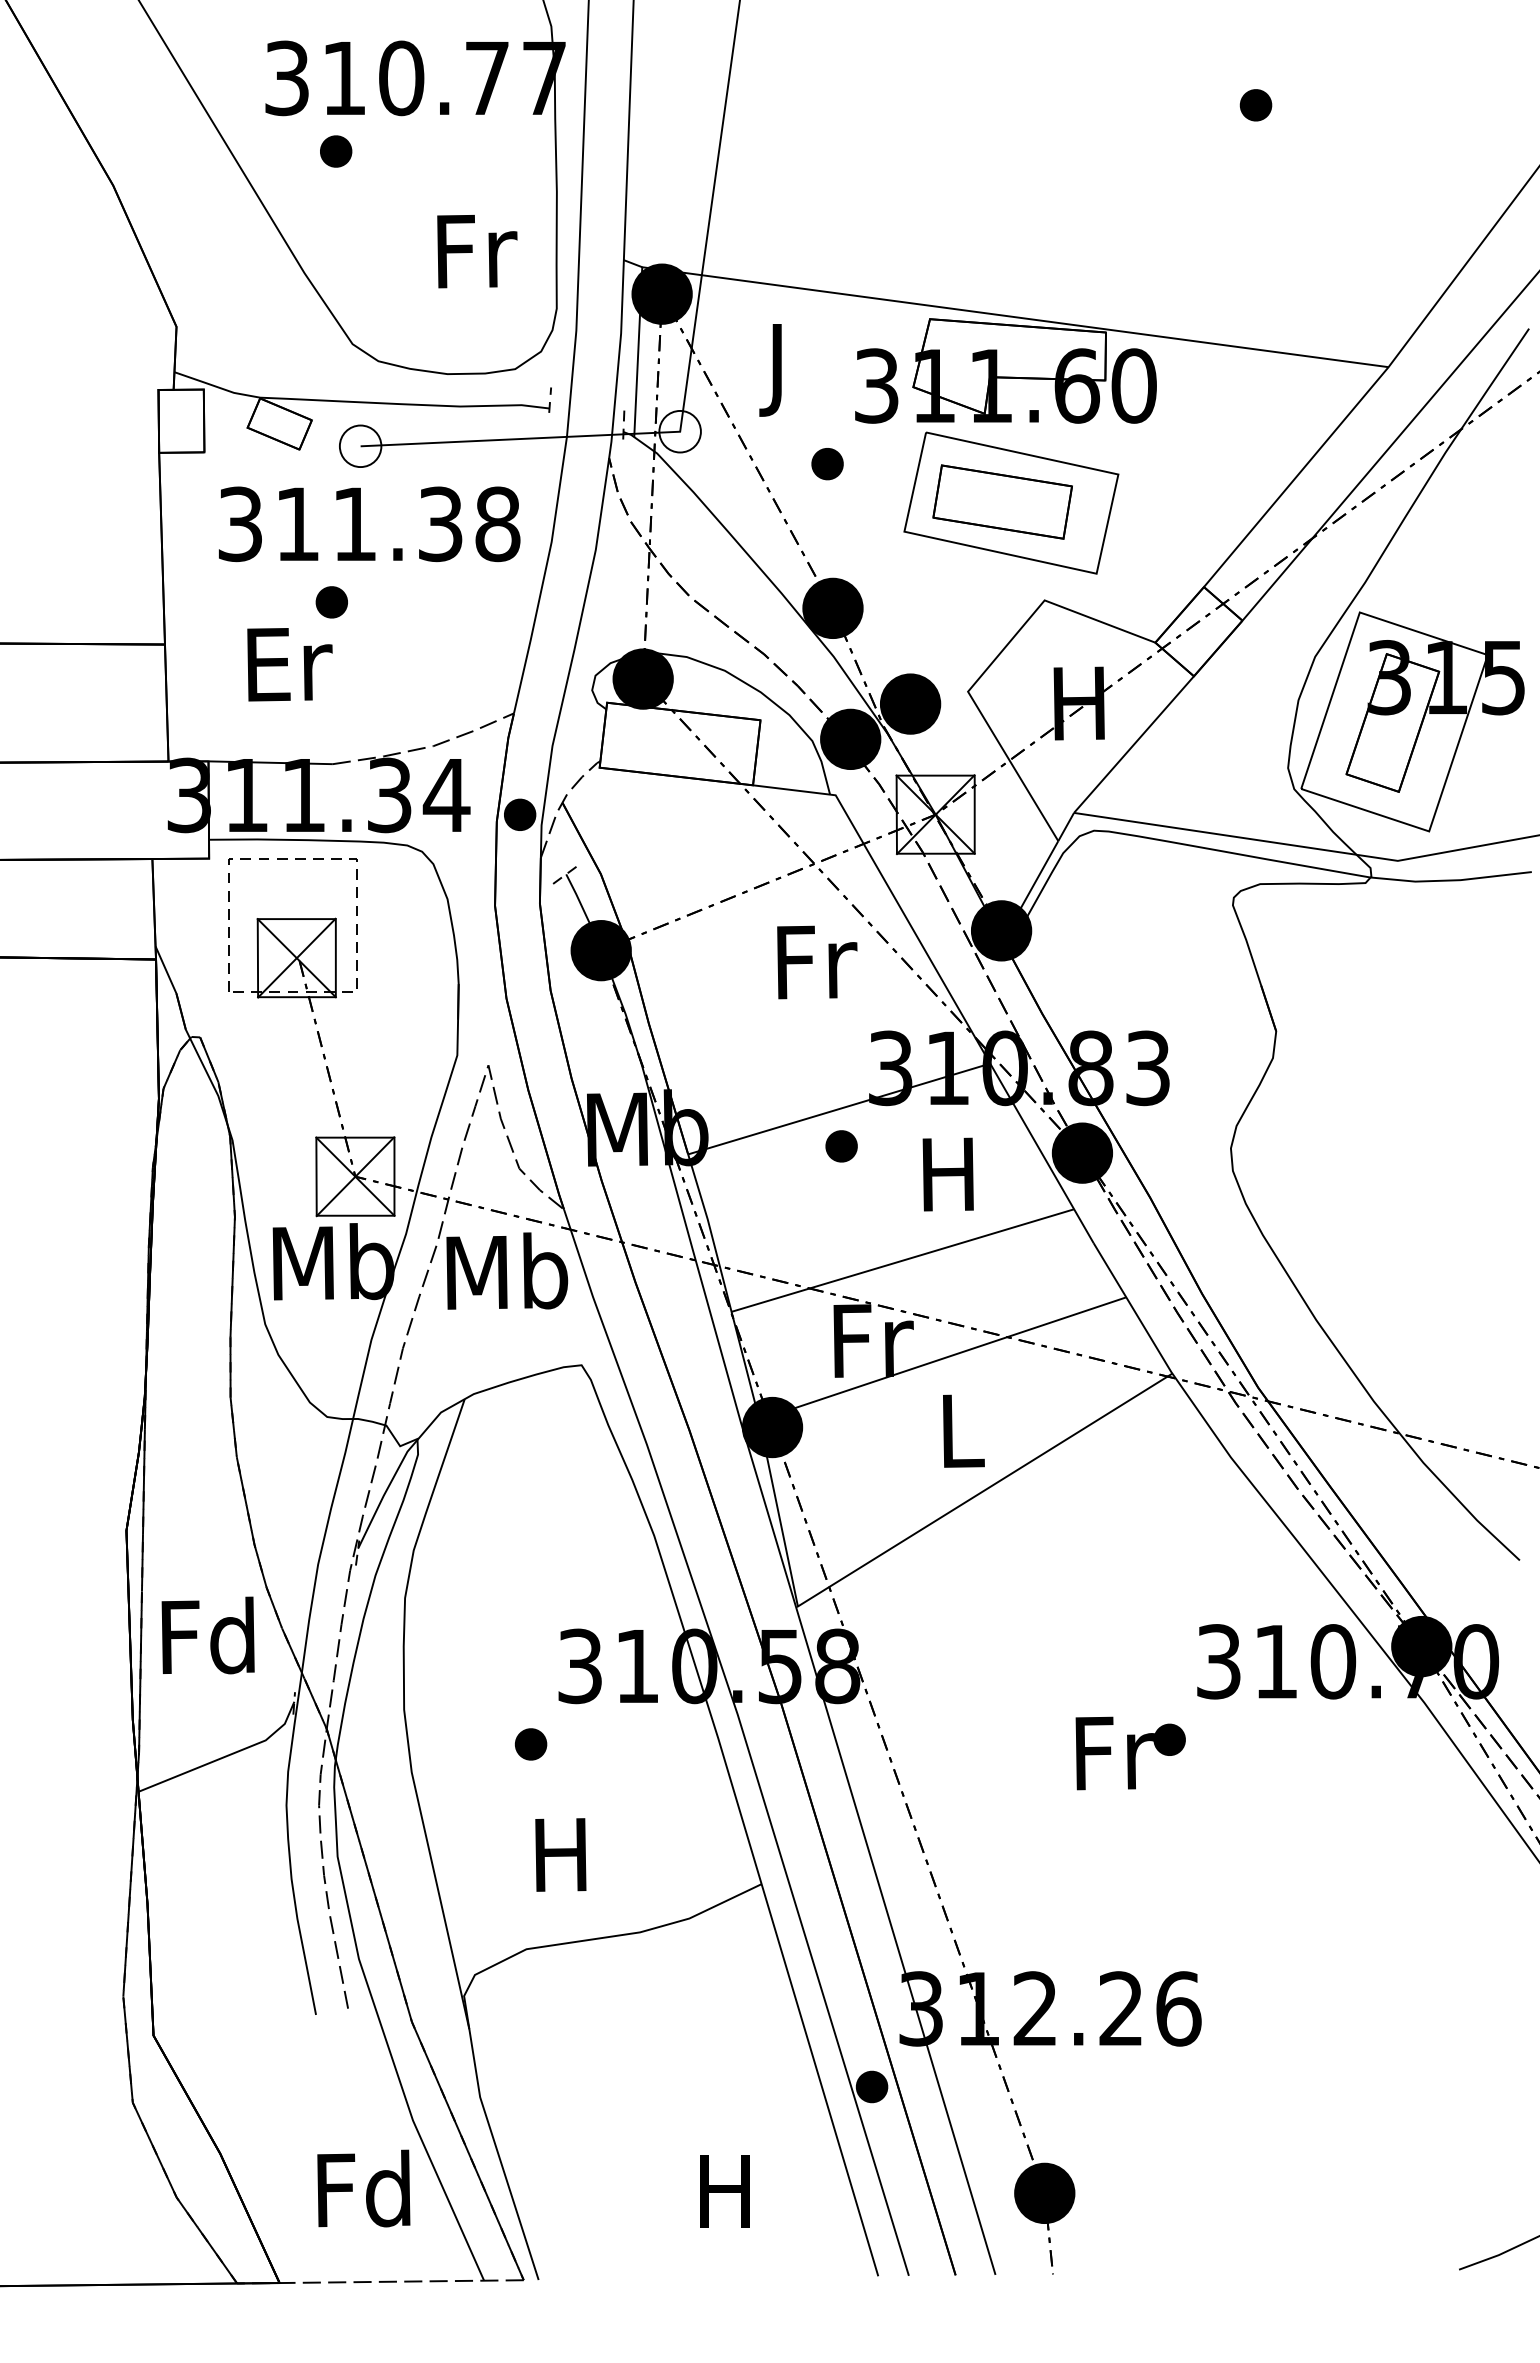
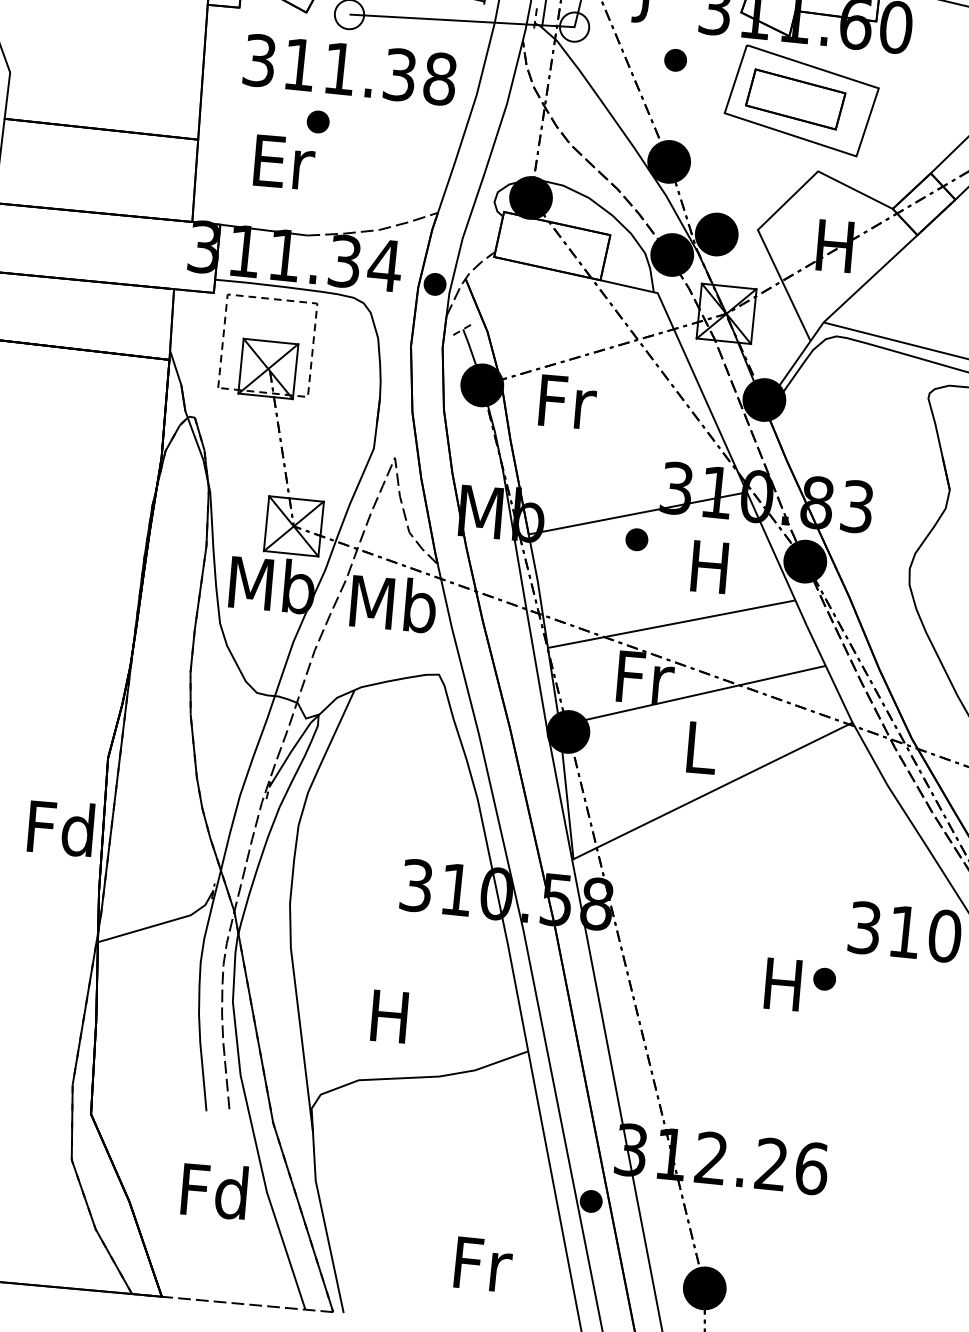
text: (817, 962) -> (567, 402), moved
text: (207, 1635) -> (60, 827), moved
part: (530, 1744) -> (376, 936), removed
text: (1114, 1753) -> (784, 984), Fr -> H
text: (363, 2188) -> (214, 1190), moved
text: (729, 2191) -> (483, 1264), H -> Fr

